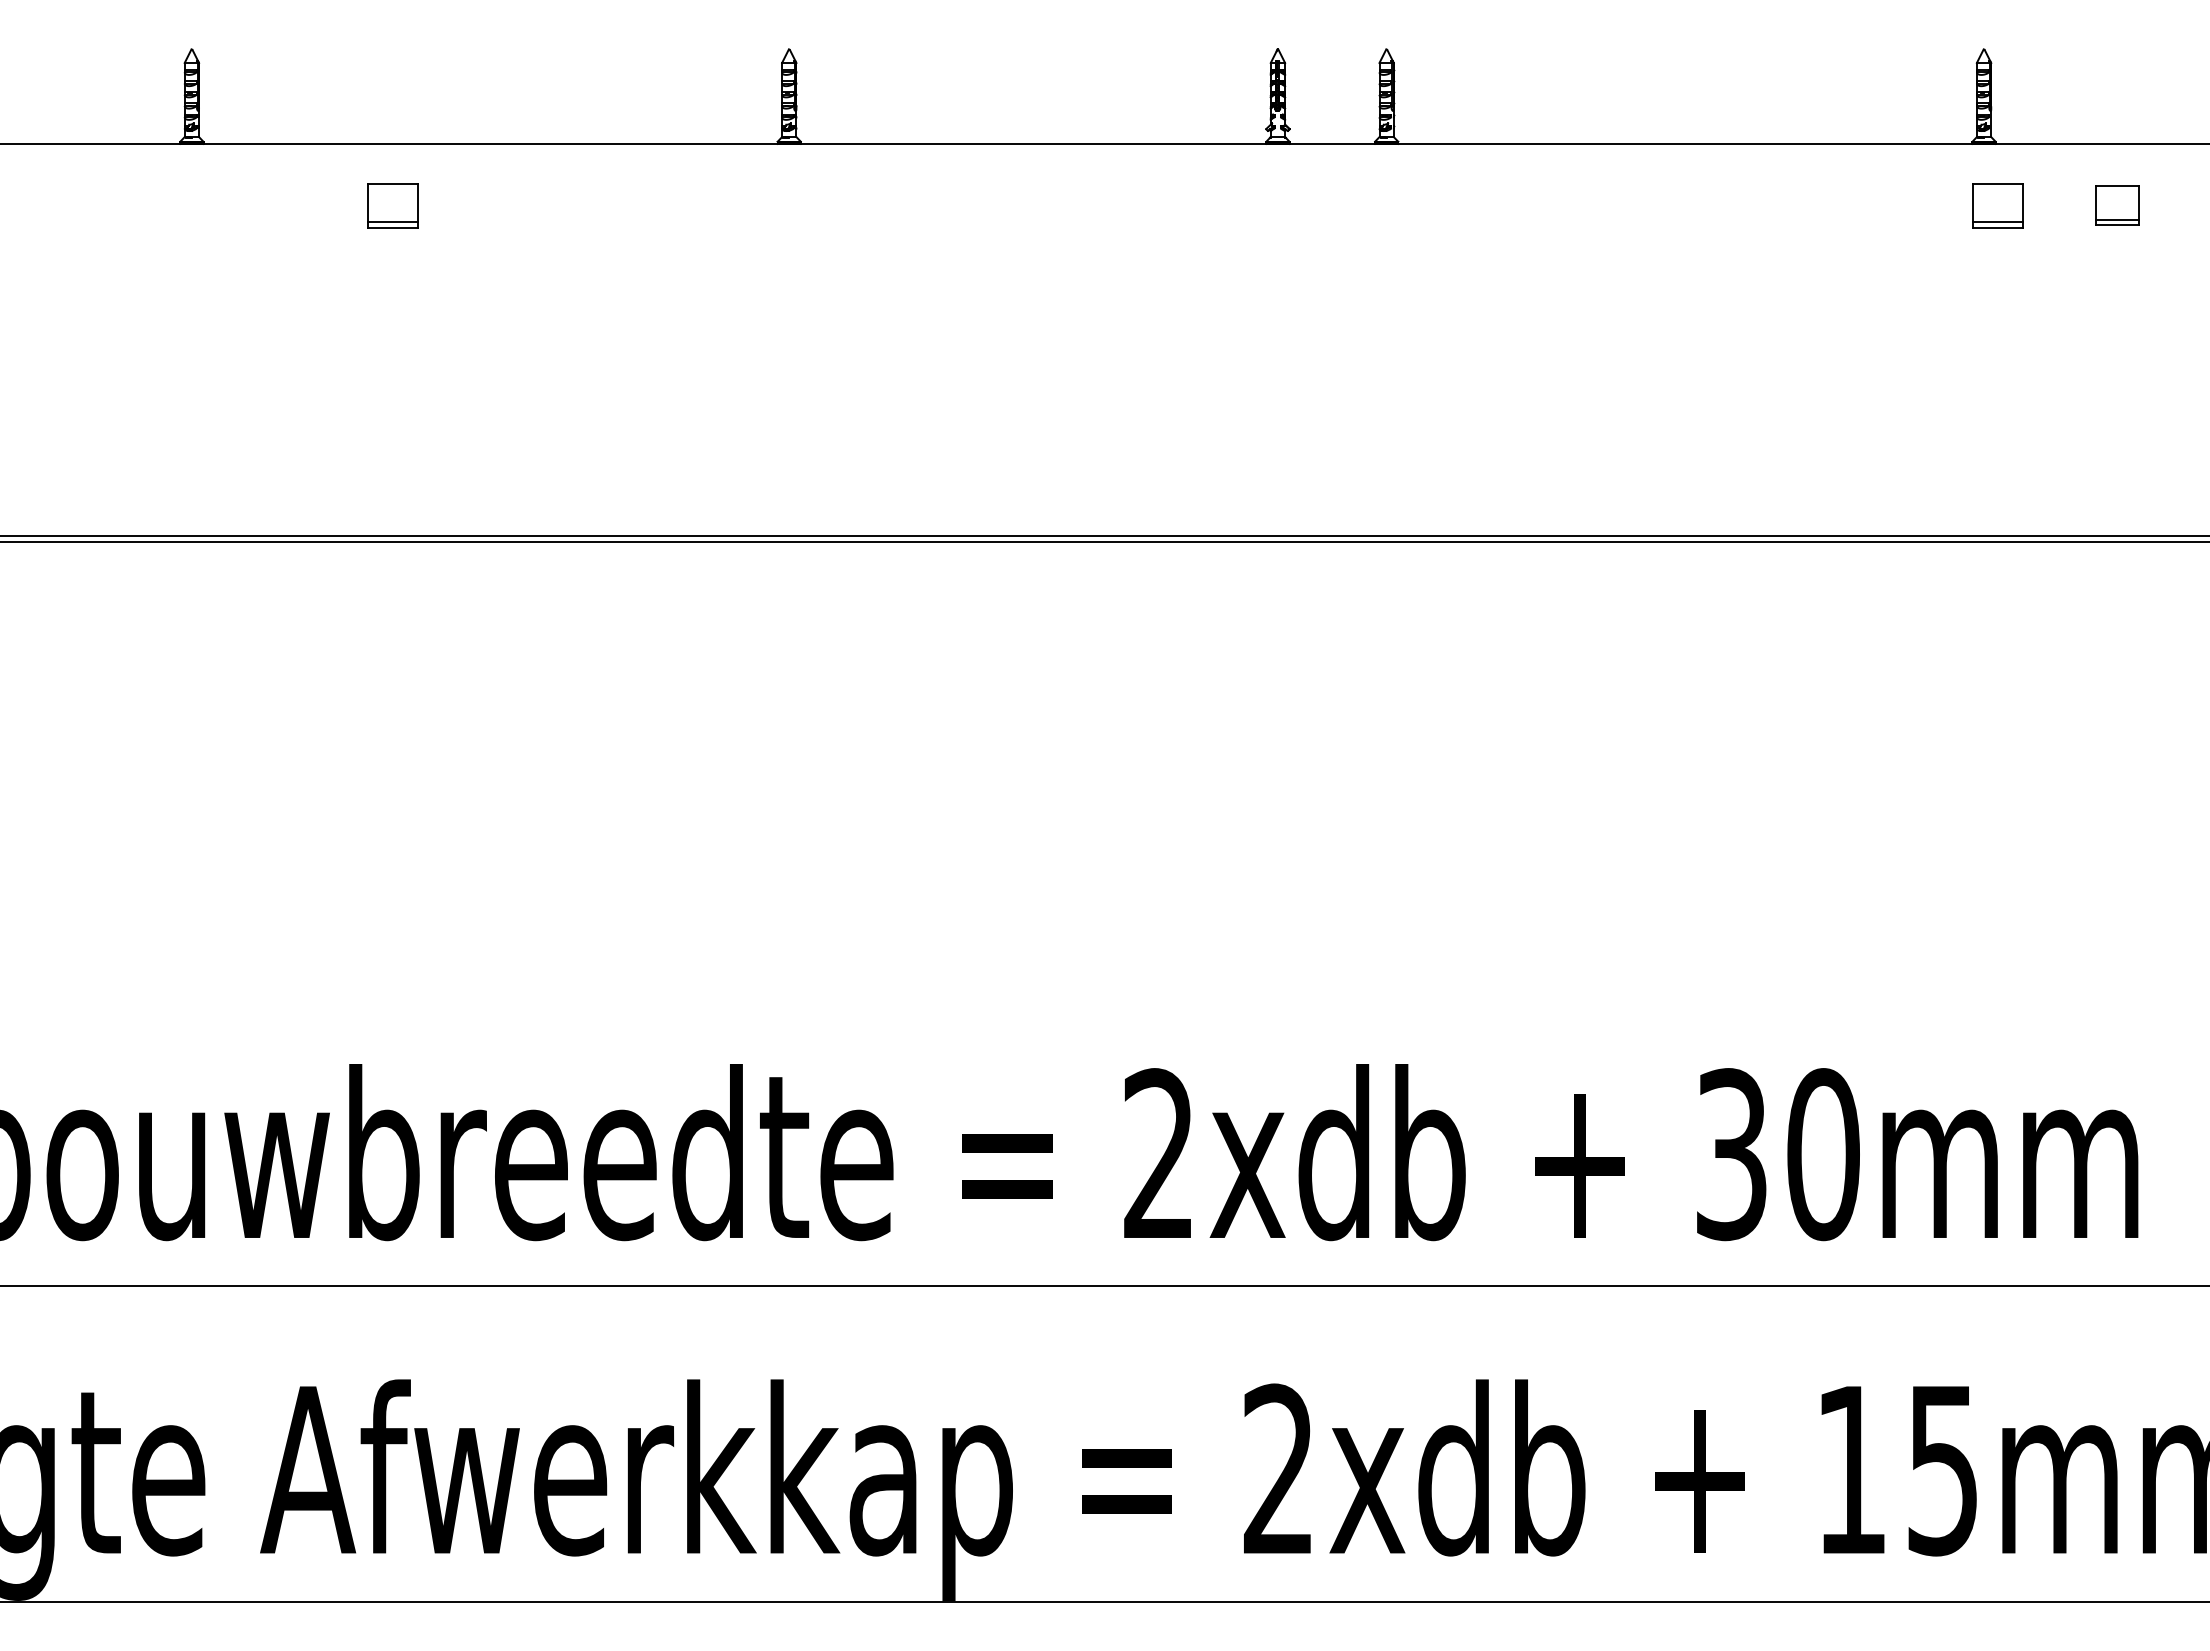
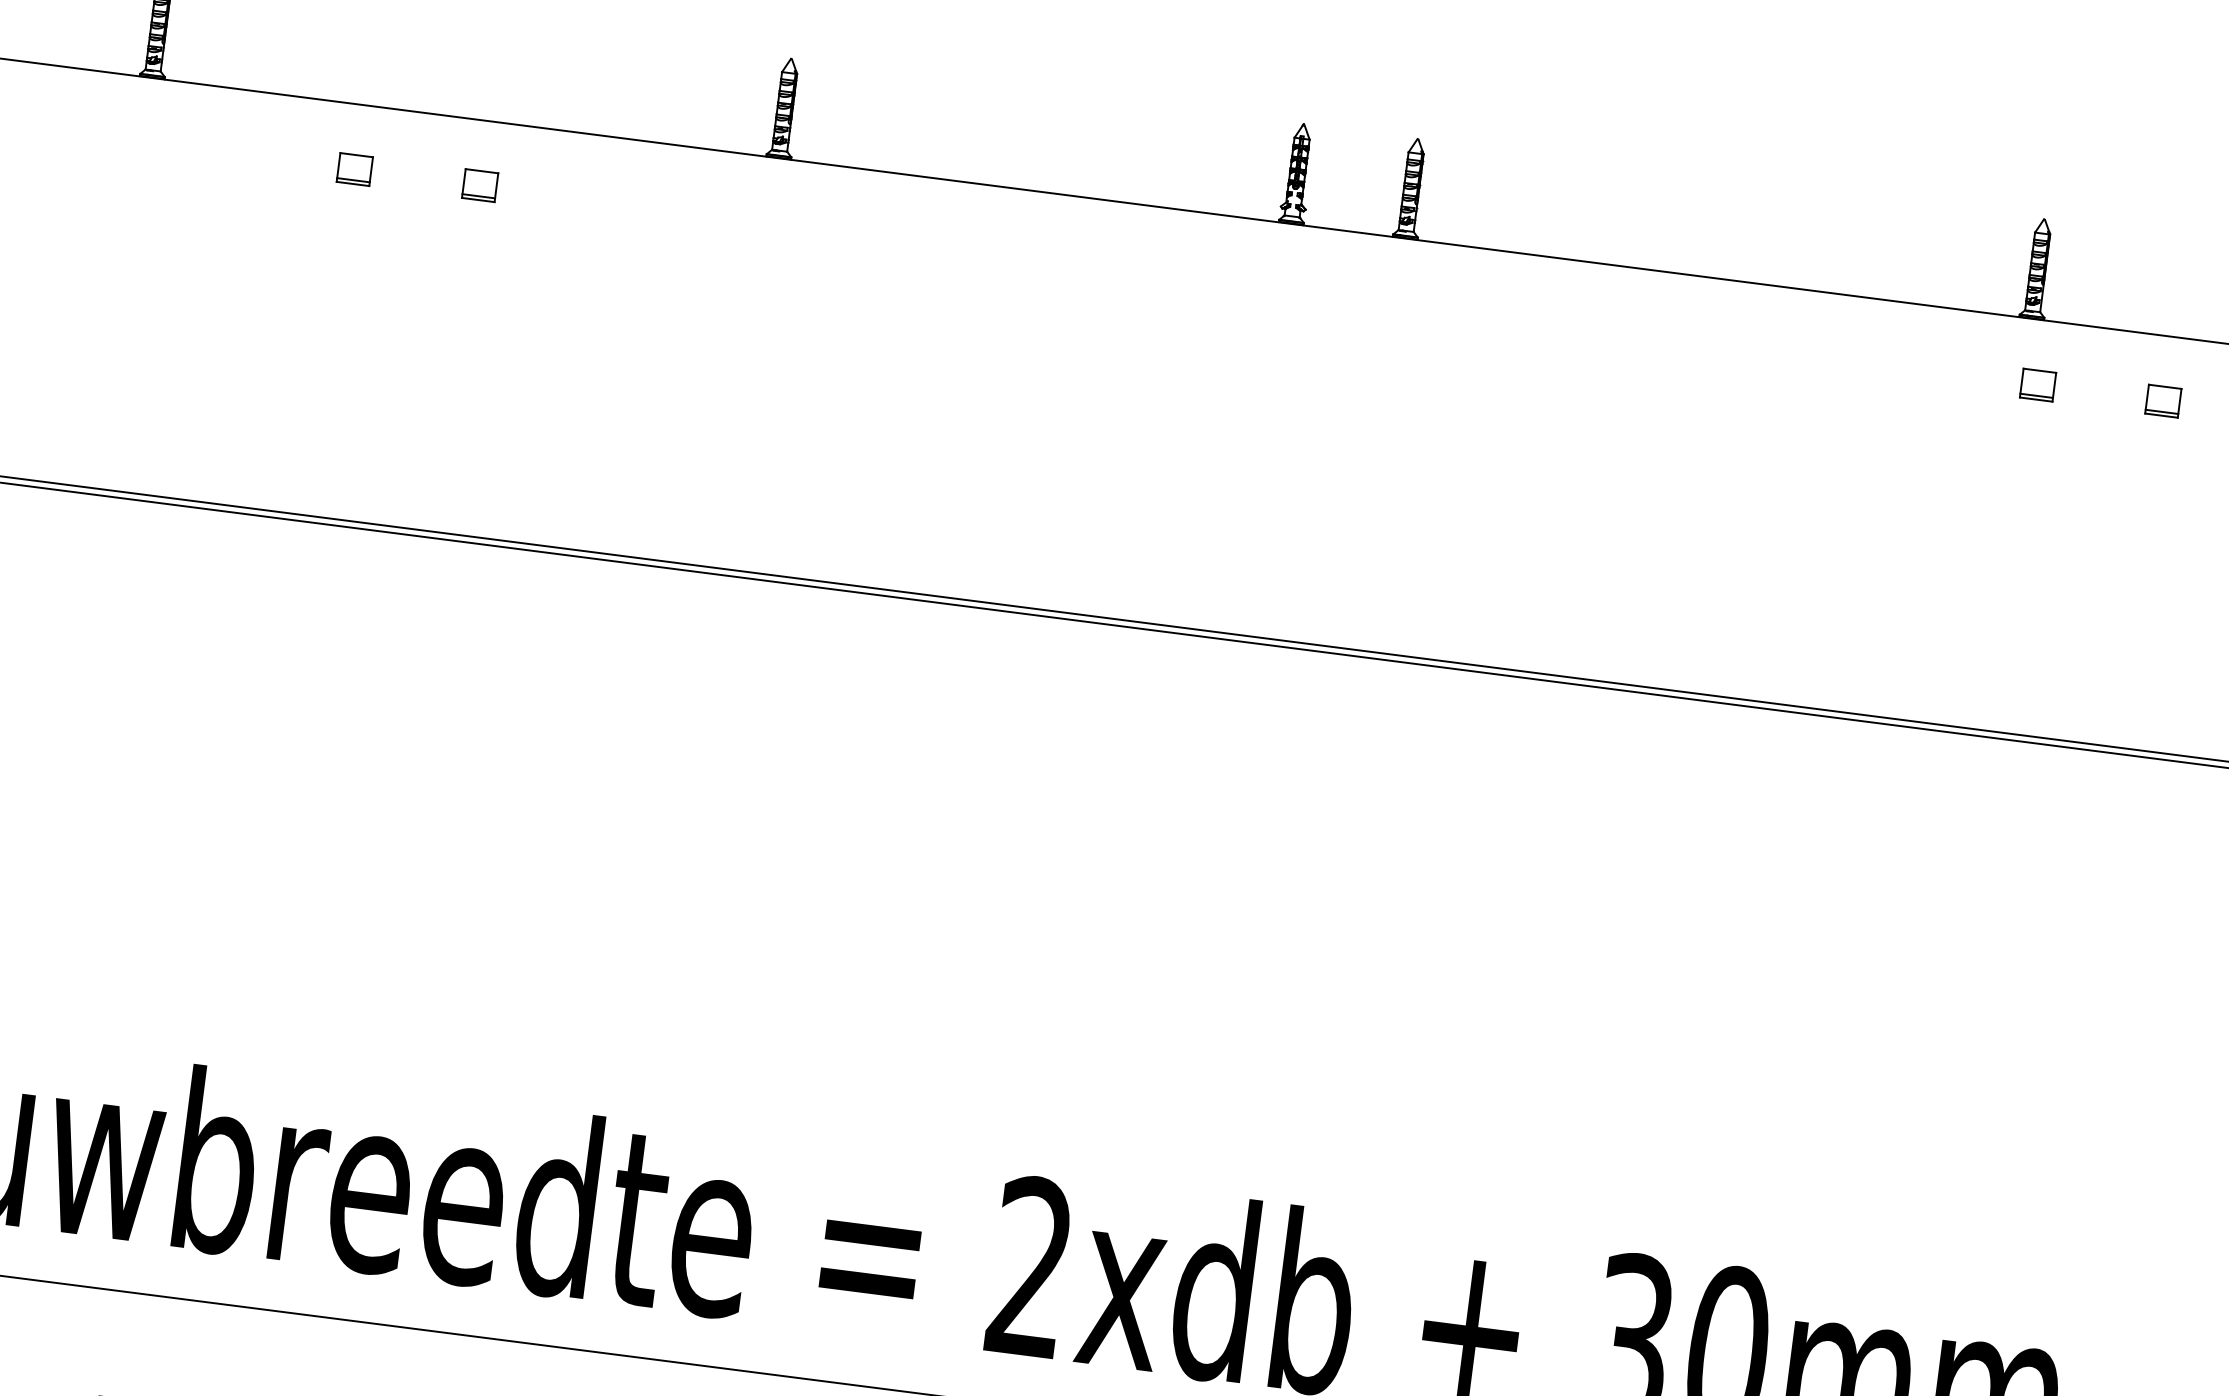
part: (392, 205) -> (354, 169), size x0.62
part: (512, 205) -> (480, 185), added
part: (1997, 205) -> (2037, 384), size x0.62
part: (2117, 205) -> (2163, 400), size x0.71

